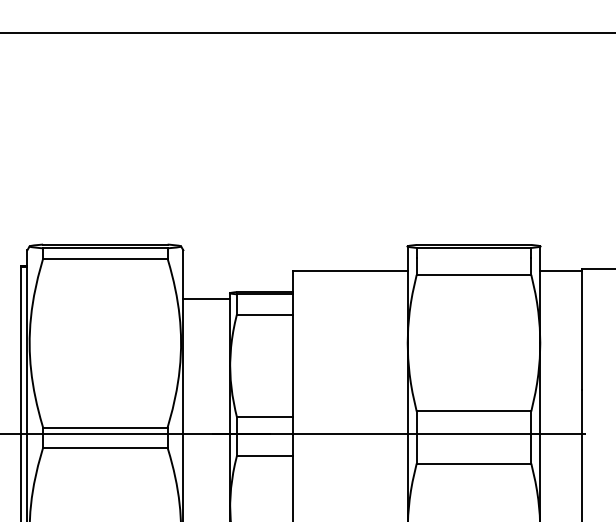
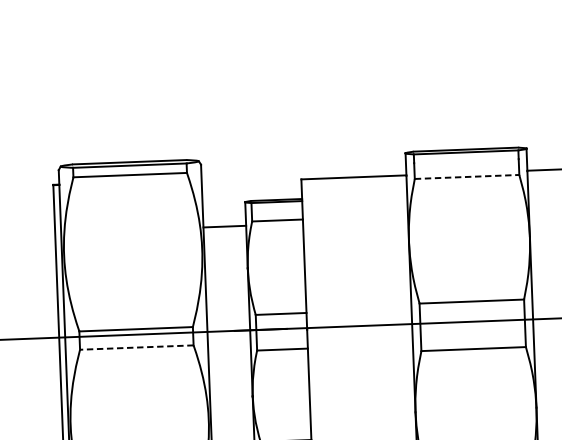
line: (474, 274) -> (467, 176), solid -> dashed
line: (206, 299) -> (224, 227), moved
line: (104, 447) -> (136, 347), solid -> dashed

